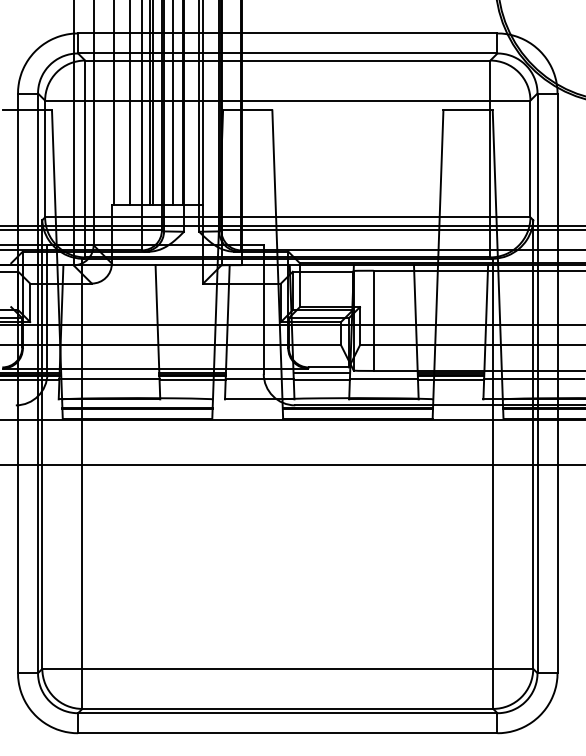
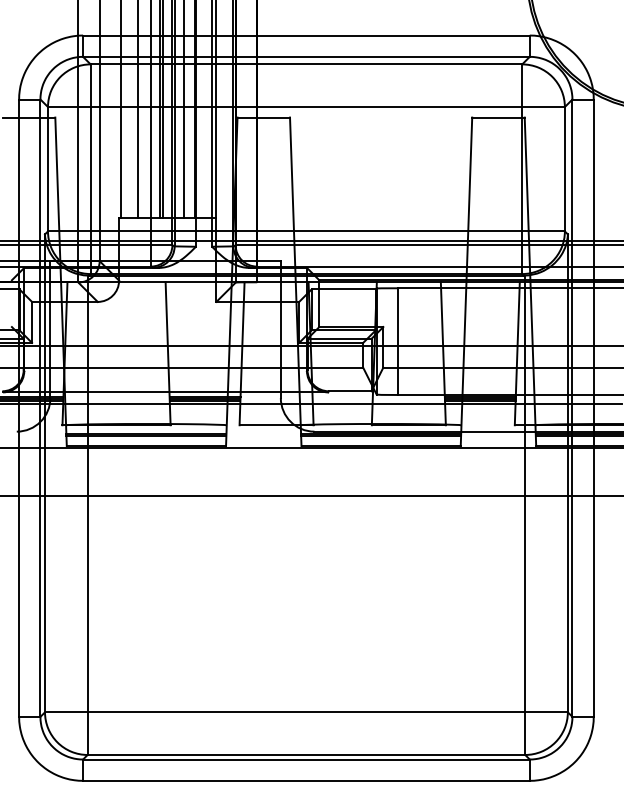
line: (321, 372) -> (342, 396), removed

